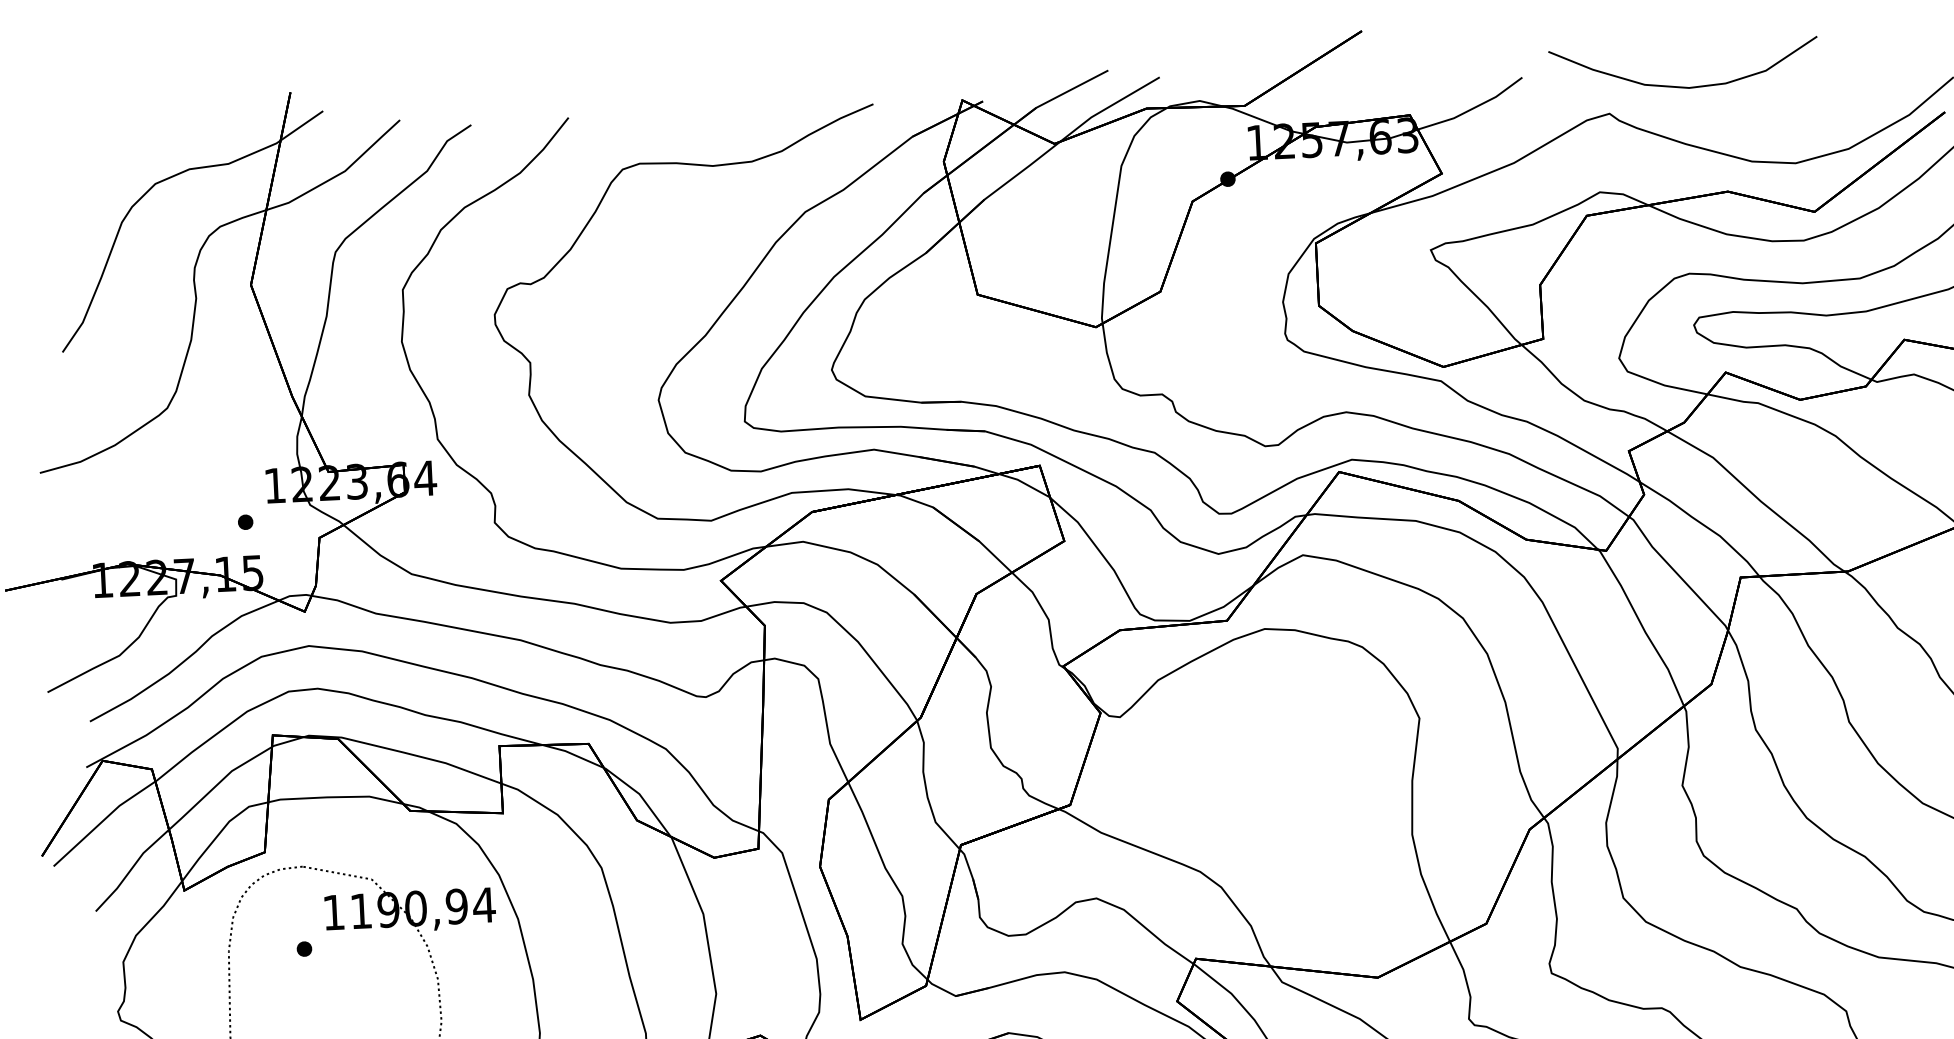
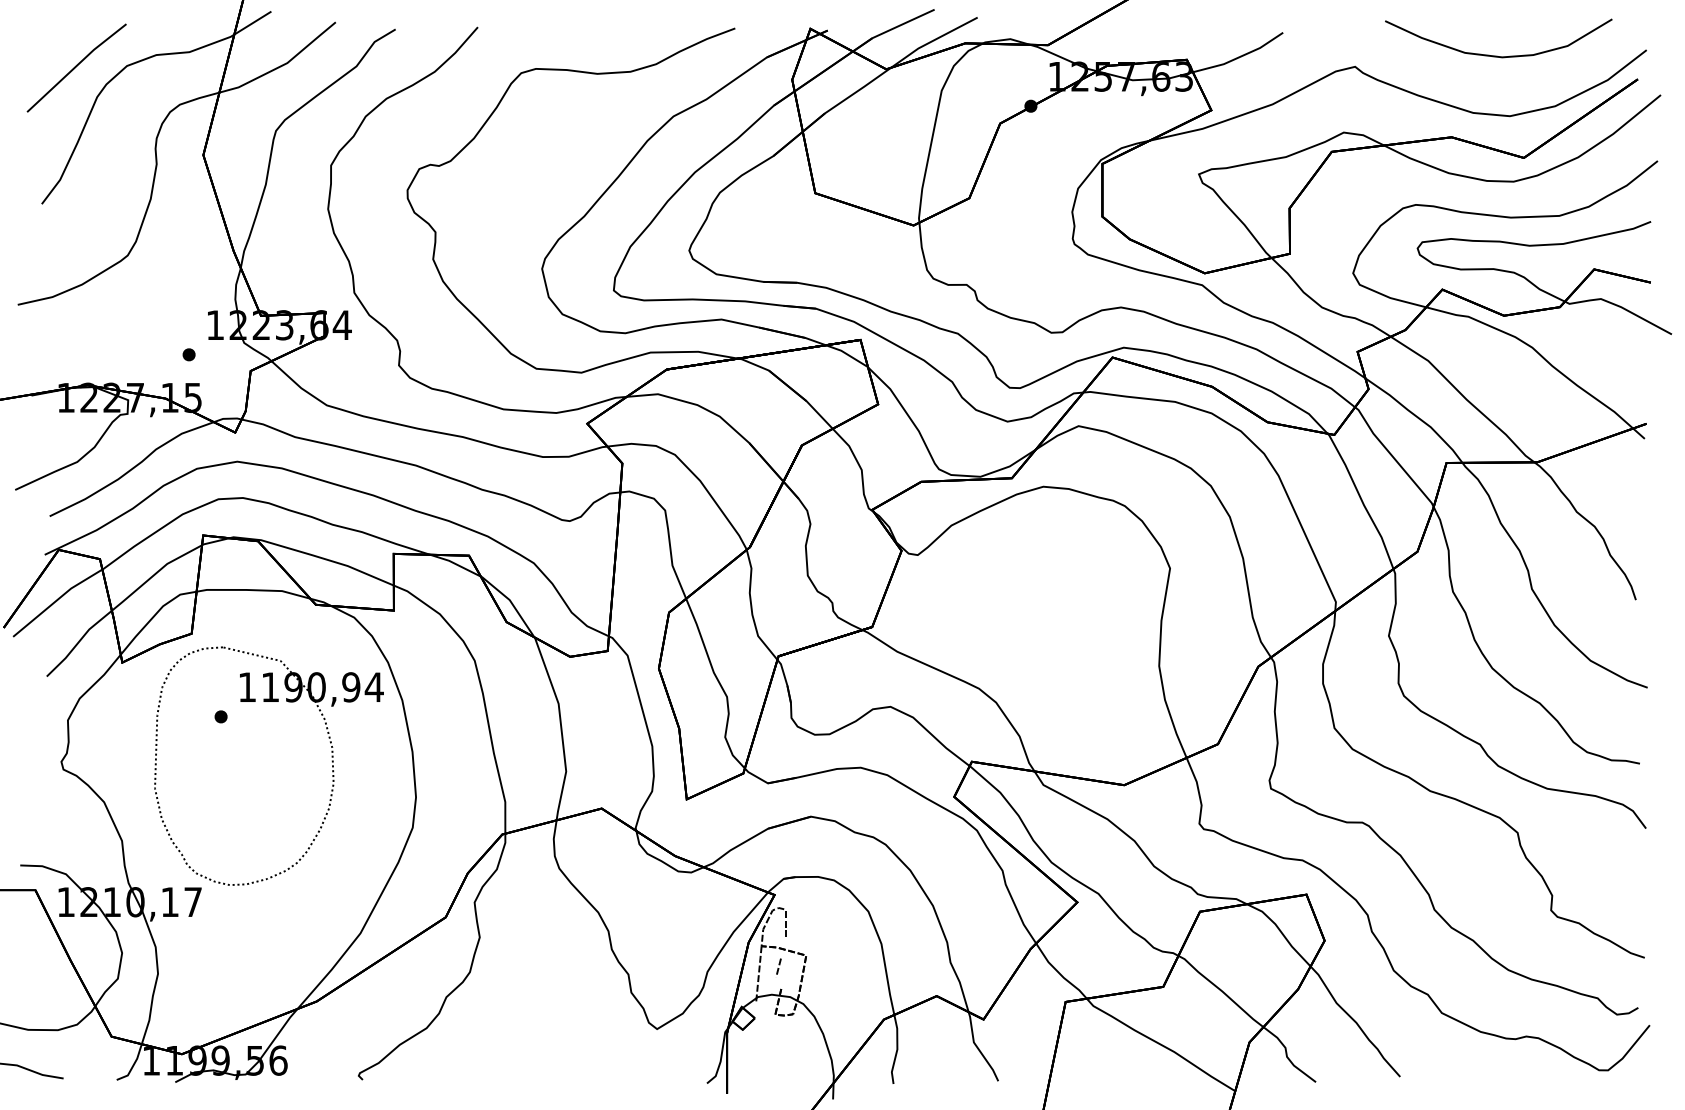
curve: (1683, 86) -> (1497, 55), moved
line: (95, 188) -> (76, 67), added

